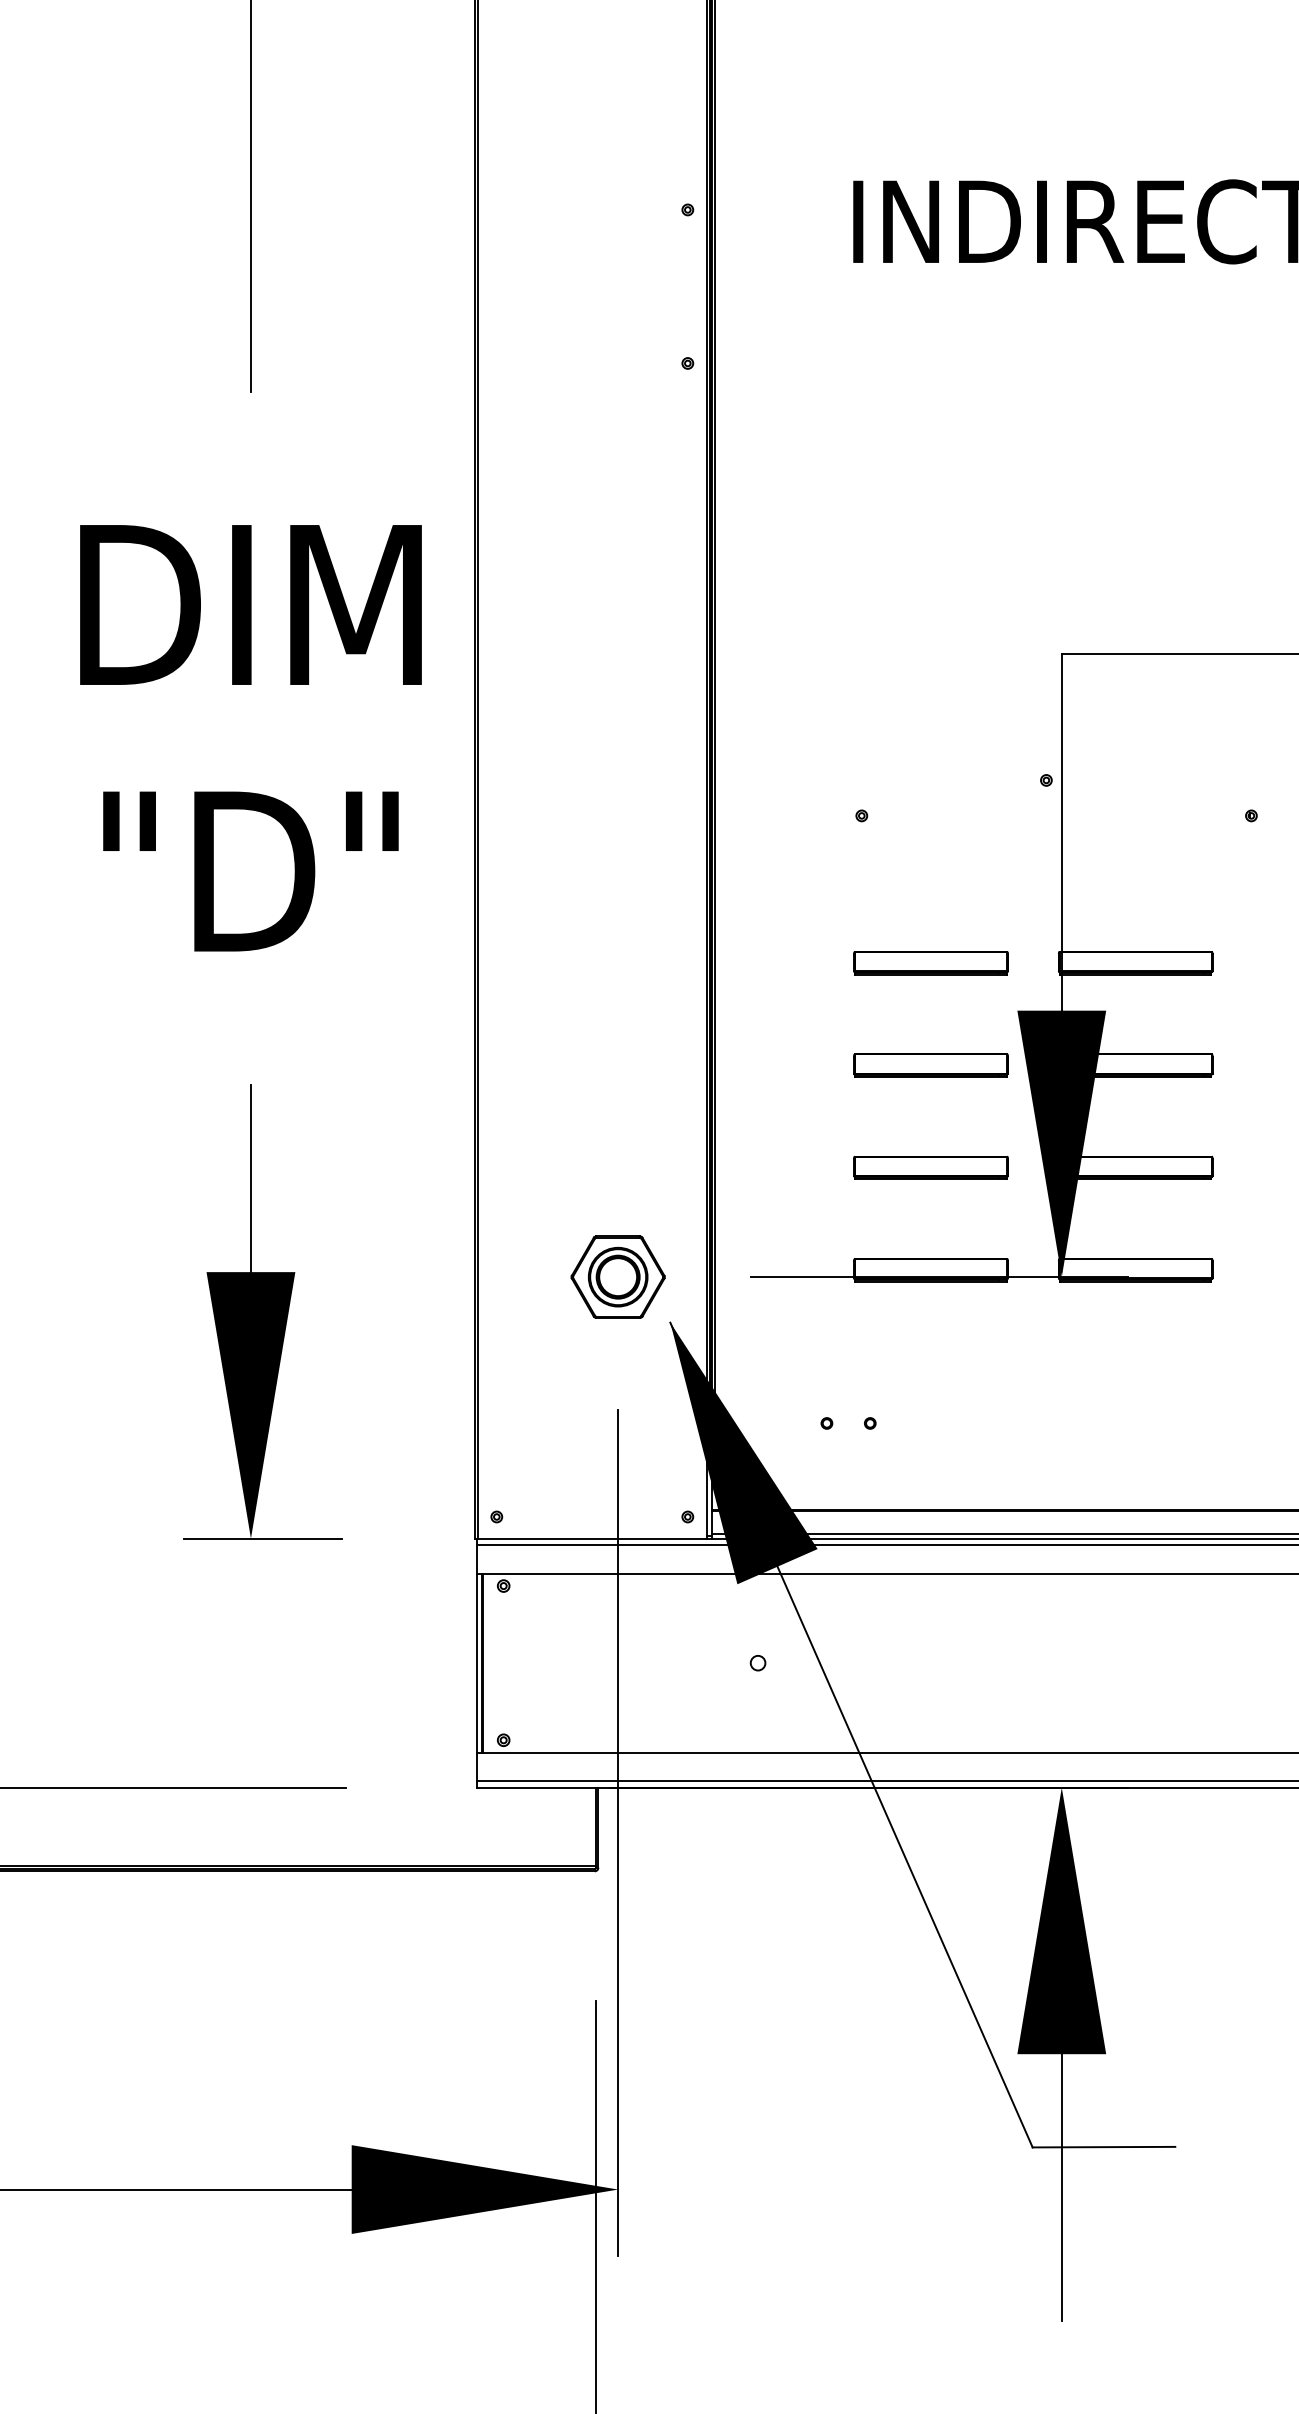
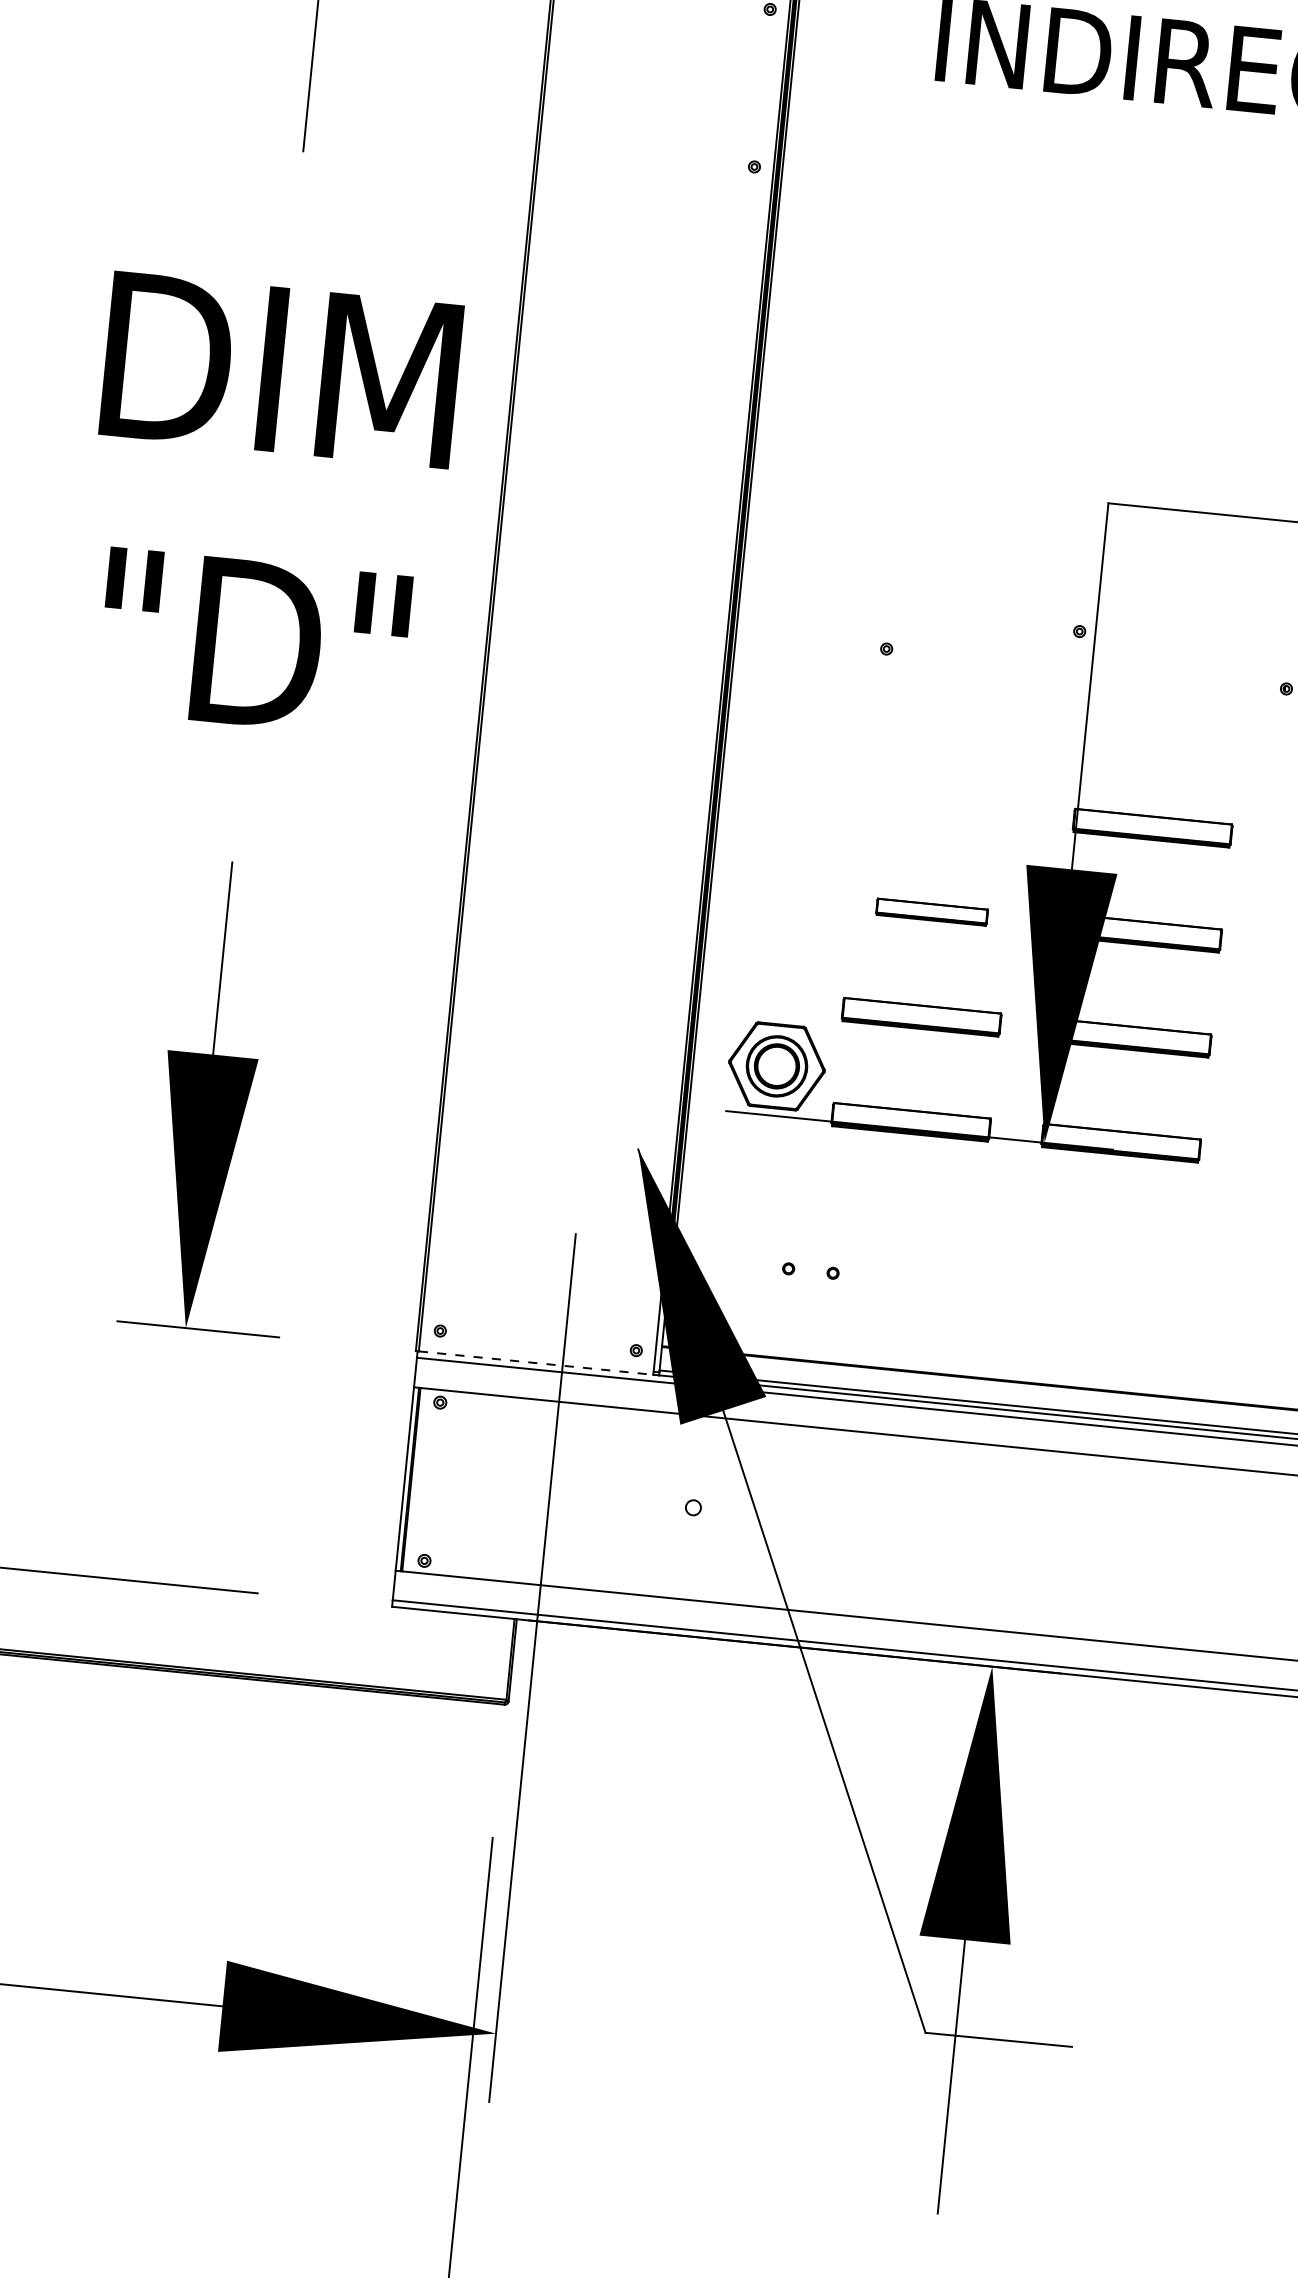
part: (930, 963) -> (942, 807), removed
part: (930, 1065) -> (931, 912), size x0.7
part: (617, 1276) -> (776, 1065), moved
line: (592, 1538) -> (536, 1362), solid -> dashed

